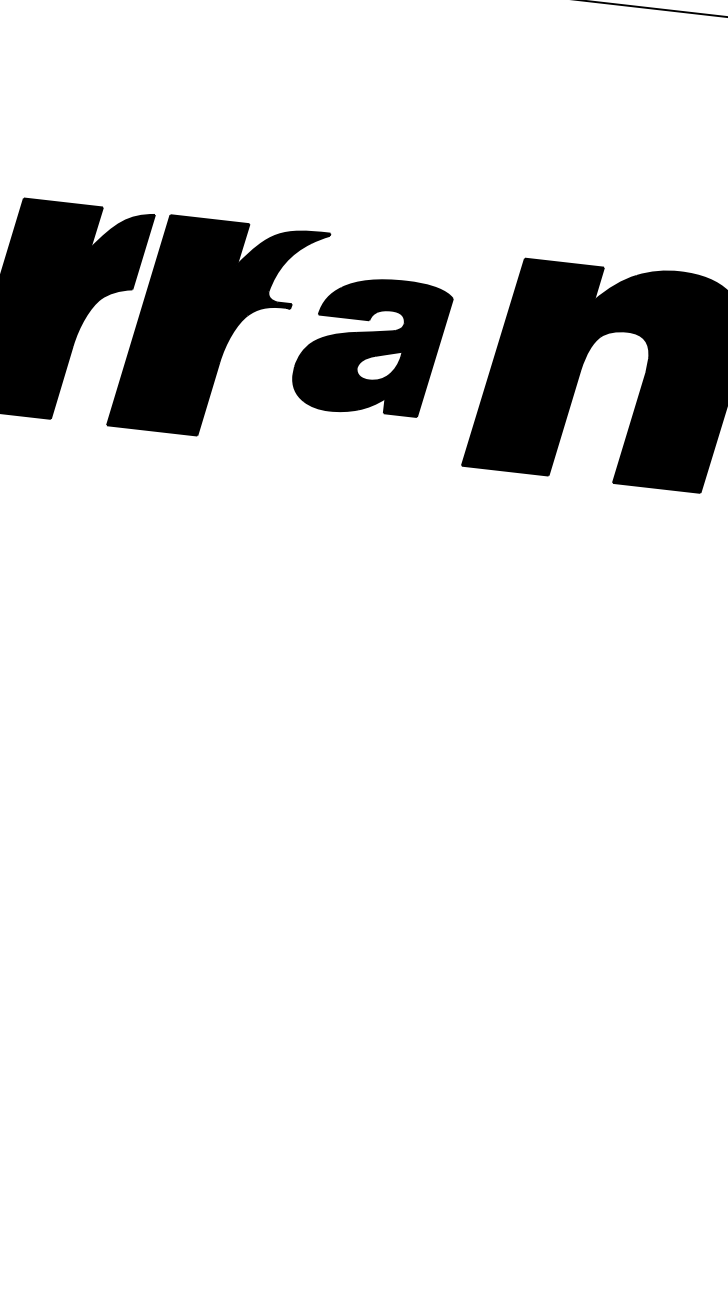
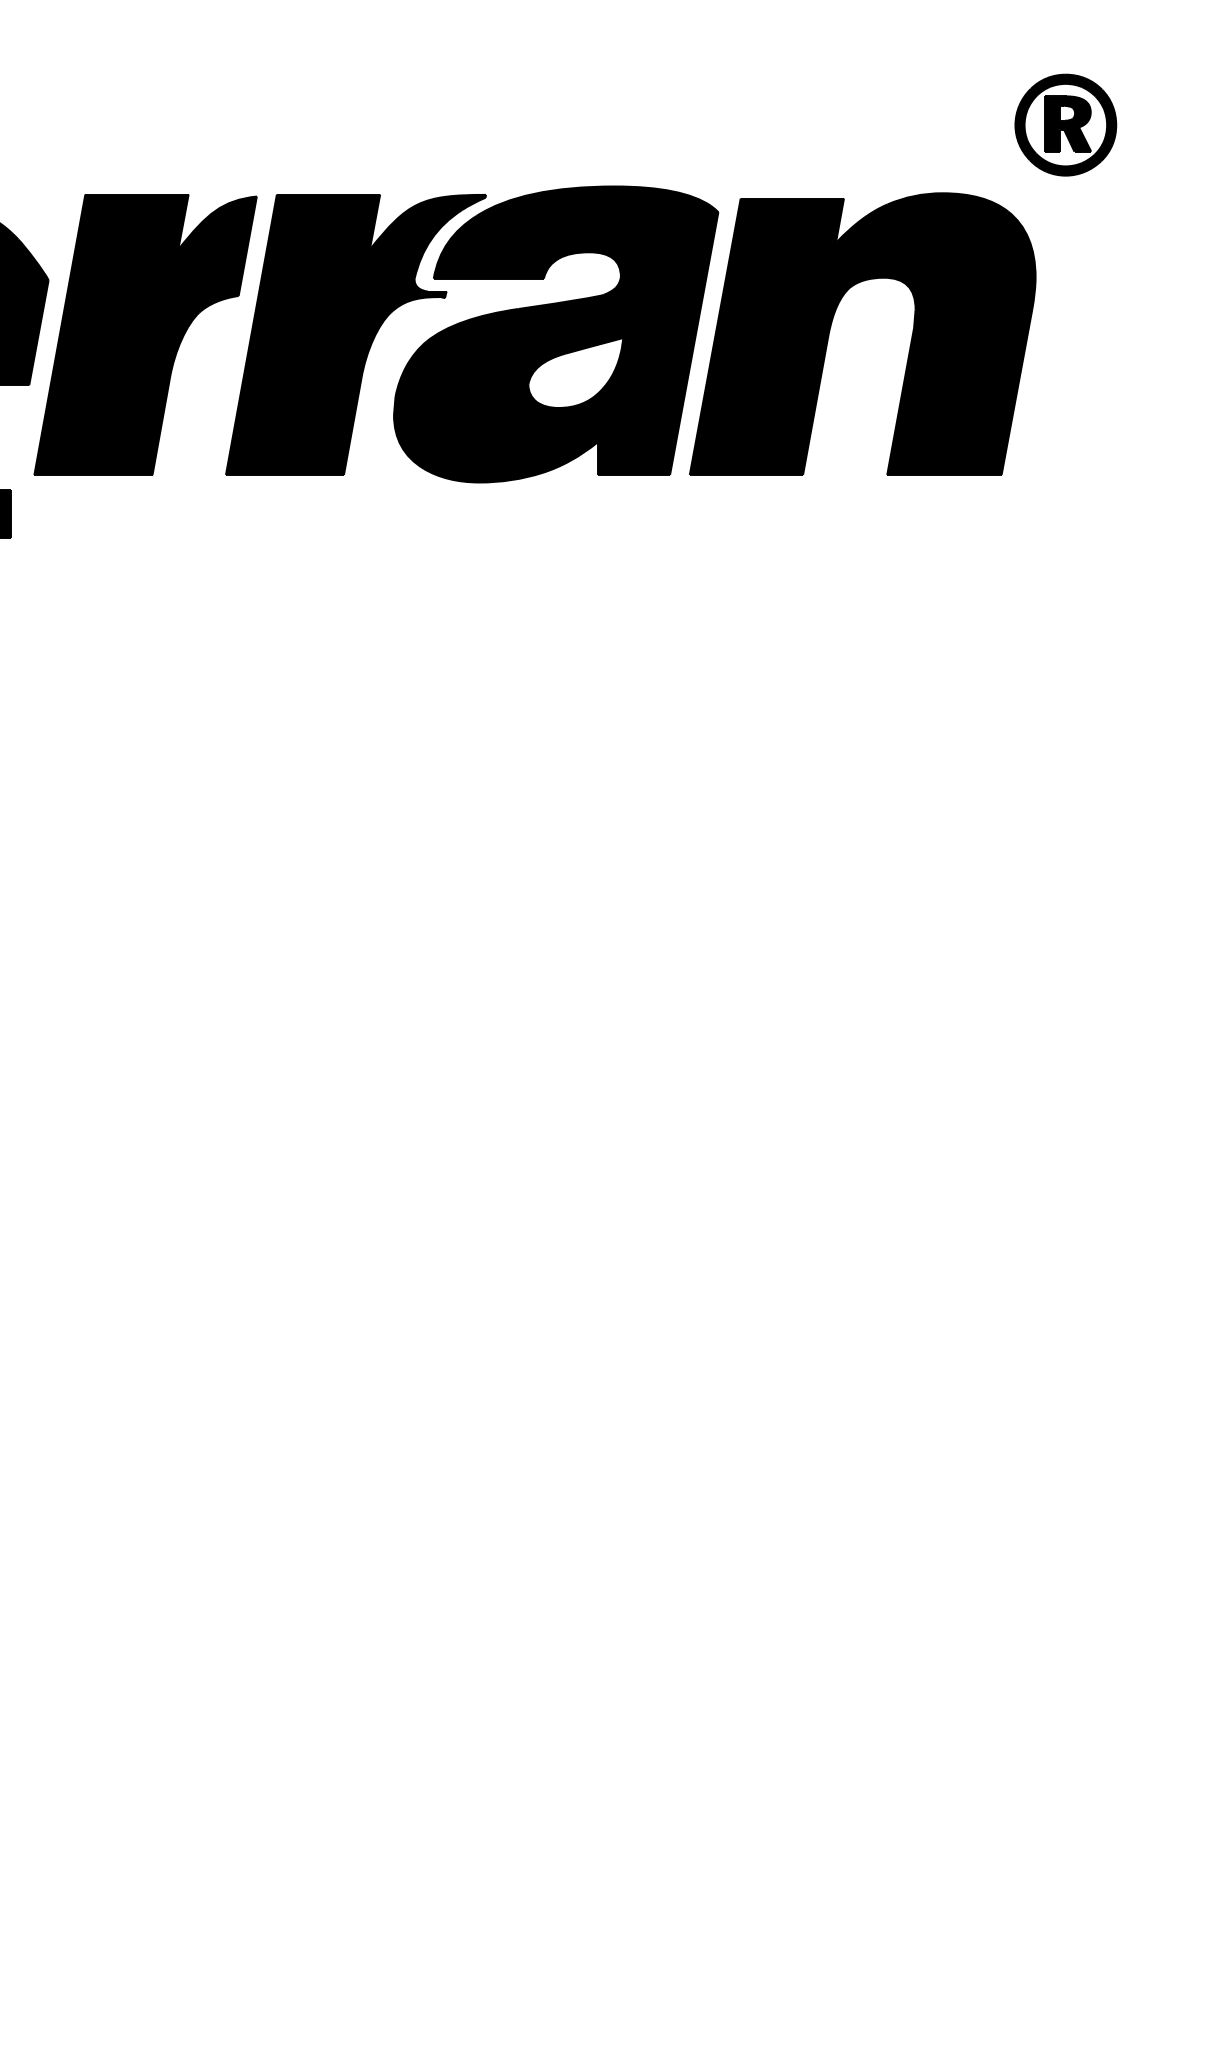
part: (372, 346) -> (556, 334), size x1.67

